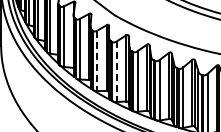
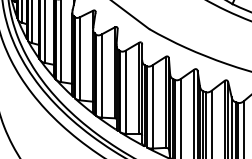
line: (97, 61) -> (126, 92), dashed -> solid
line: (116, 72) -> (152, 108), dashed -> solid

